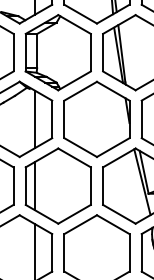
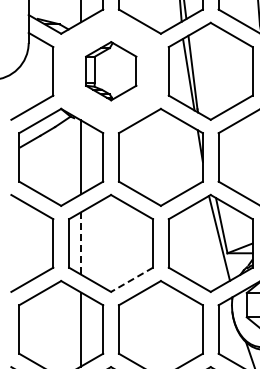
part: (58, 52) -> (111, 70), size x0.6
line: (35, 186) -> (81, 243), solid -> dashed
line: (74, 214) -> (131, 280), solid -> dashed

